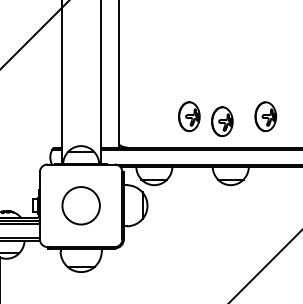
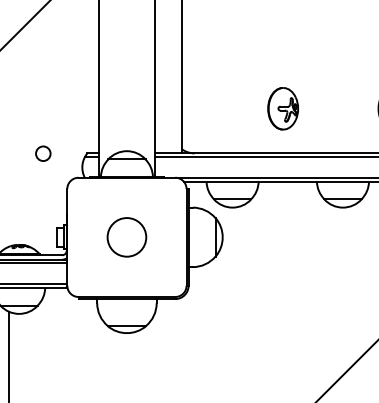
part: (222, 121) -> (331, 115), removed
circle: (23, 147) -> (43, 153), added
circle: (80, 205) -> (125, 236), size x0.71

